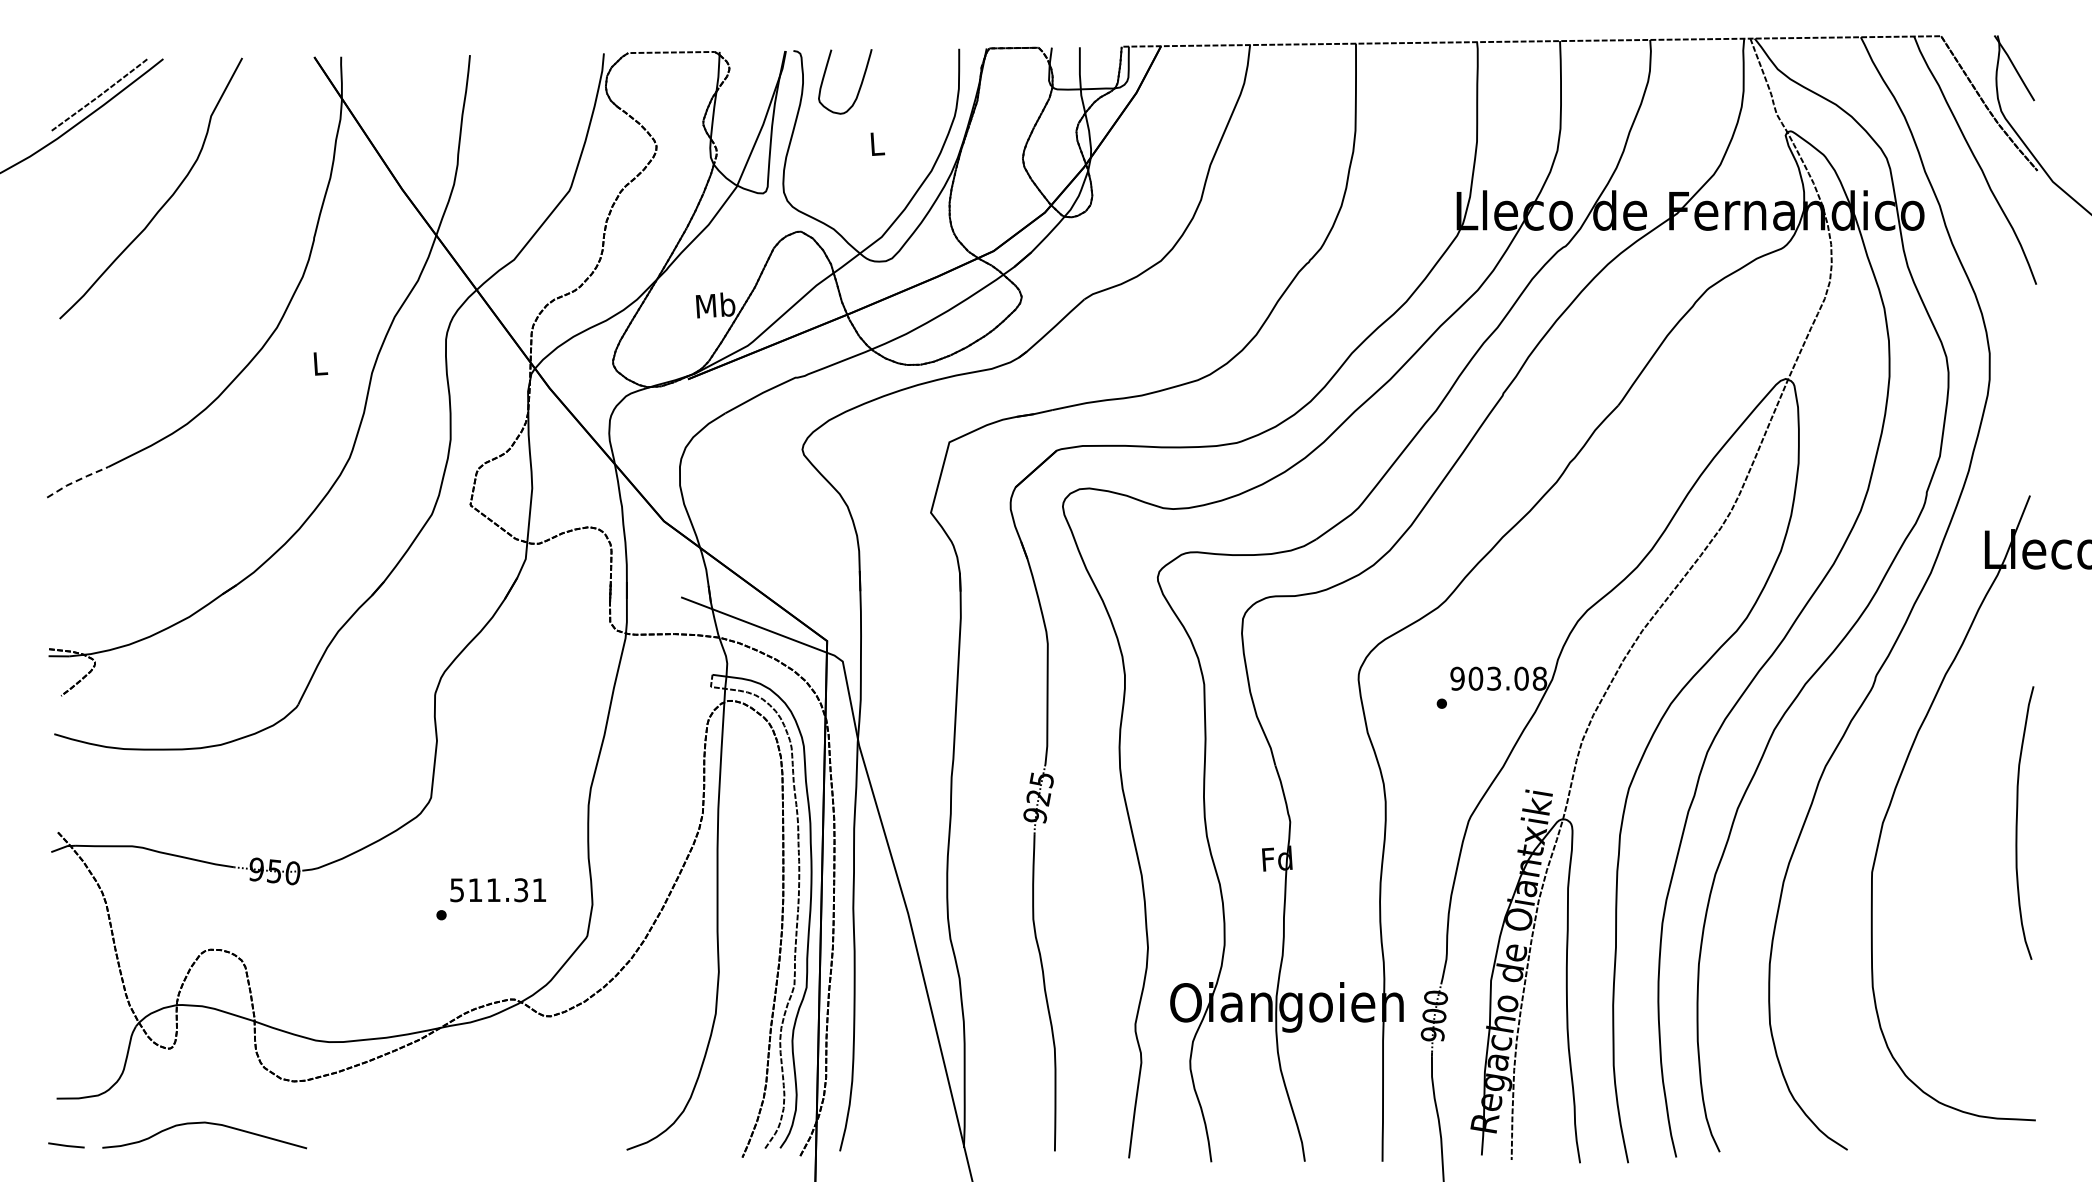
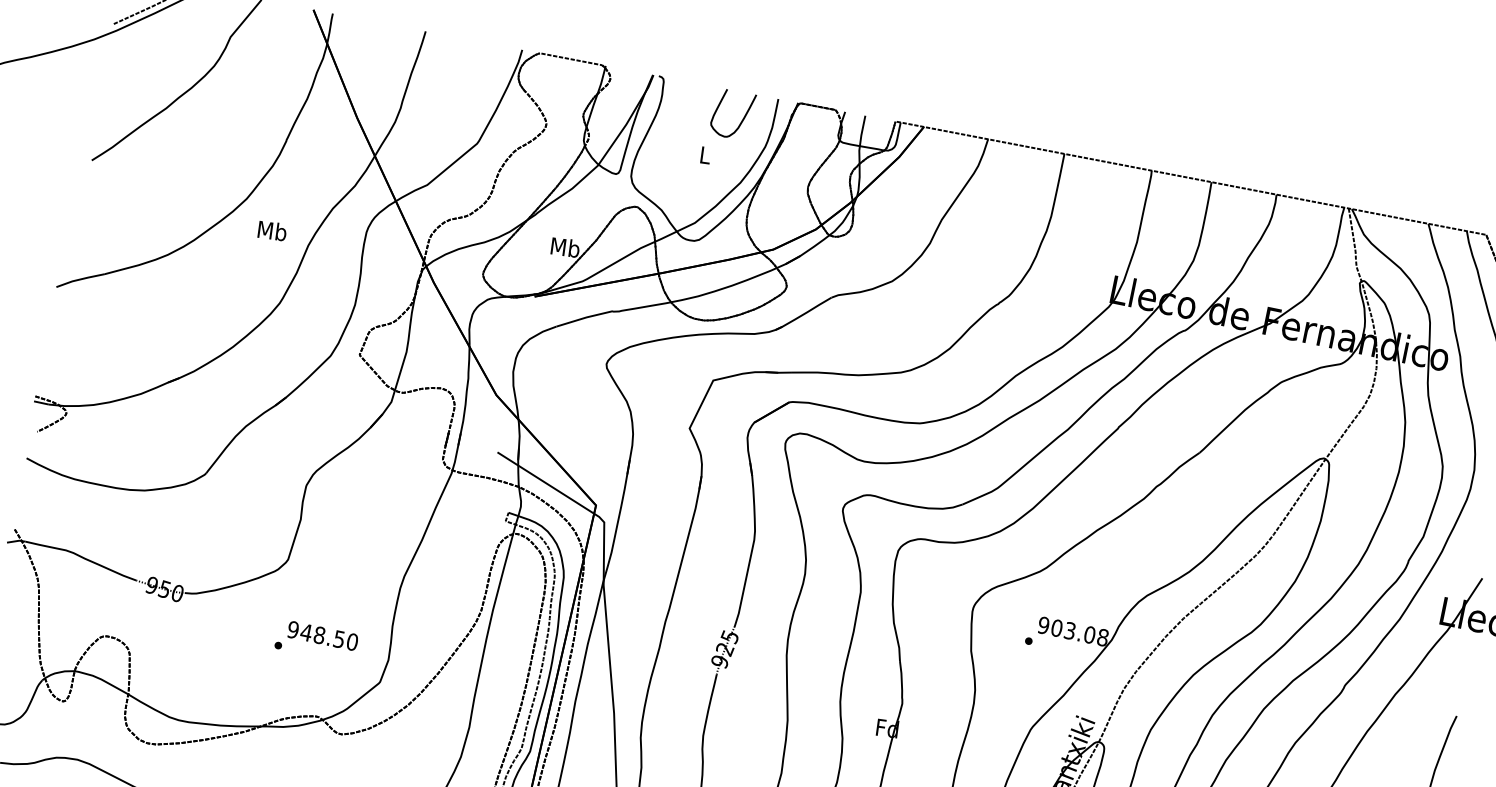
curve: (859, 86) -> (742, 119), moved
text: (319, 363) -> (272, 230), L -> Mb
line: (77, 480) -> (80, 279), dashed -> solid
text: (498, 890) -> (322, 636), 511.31 -> 948.50

